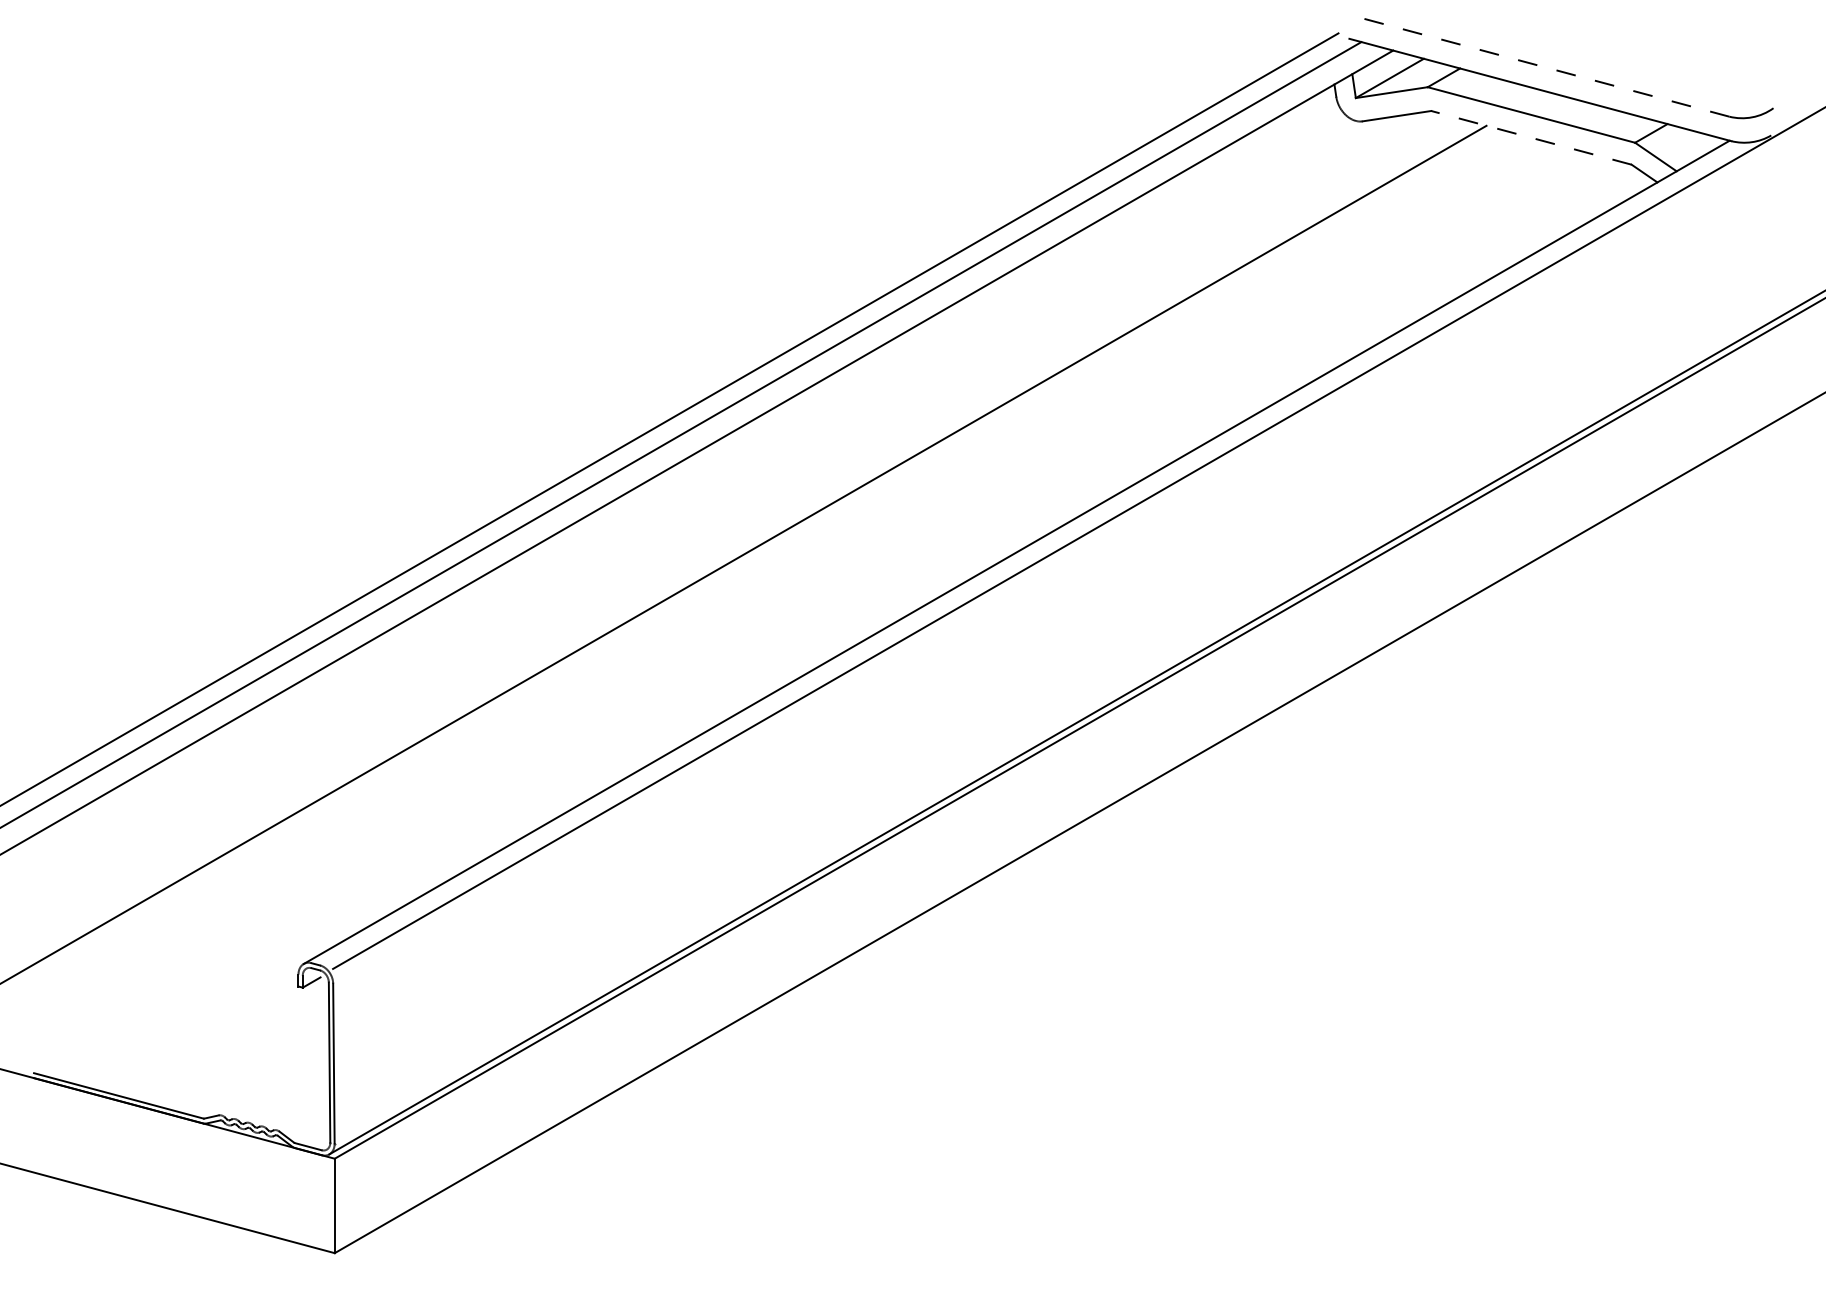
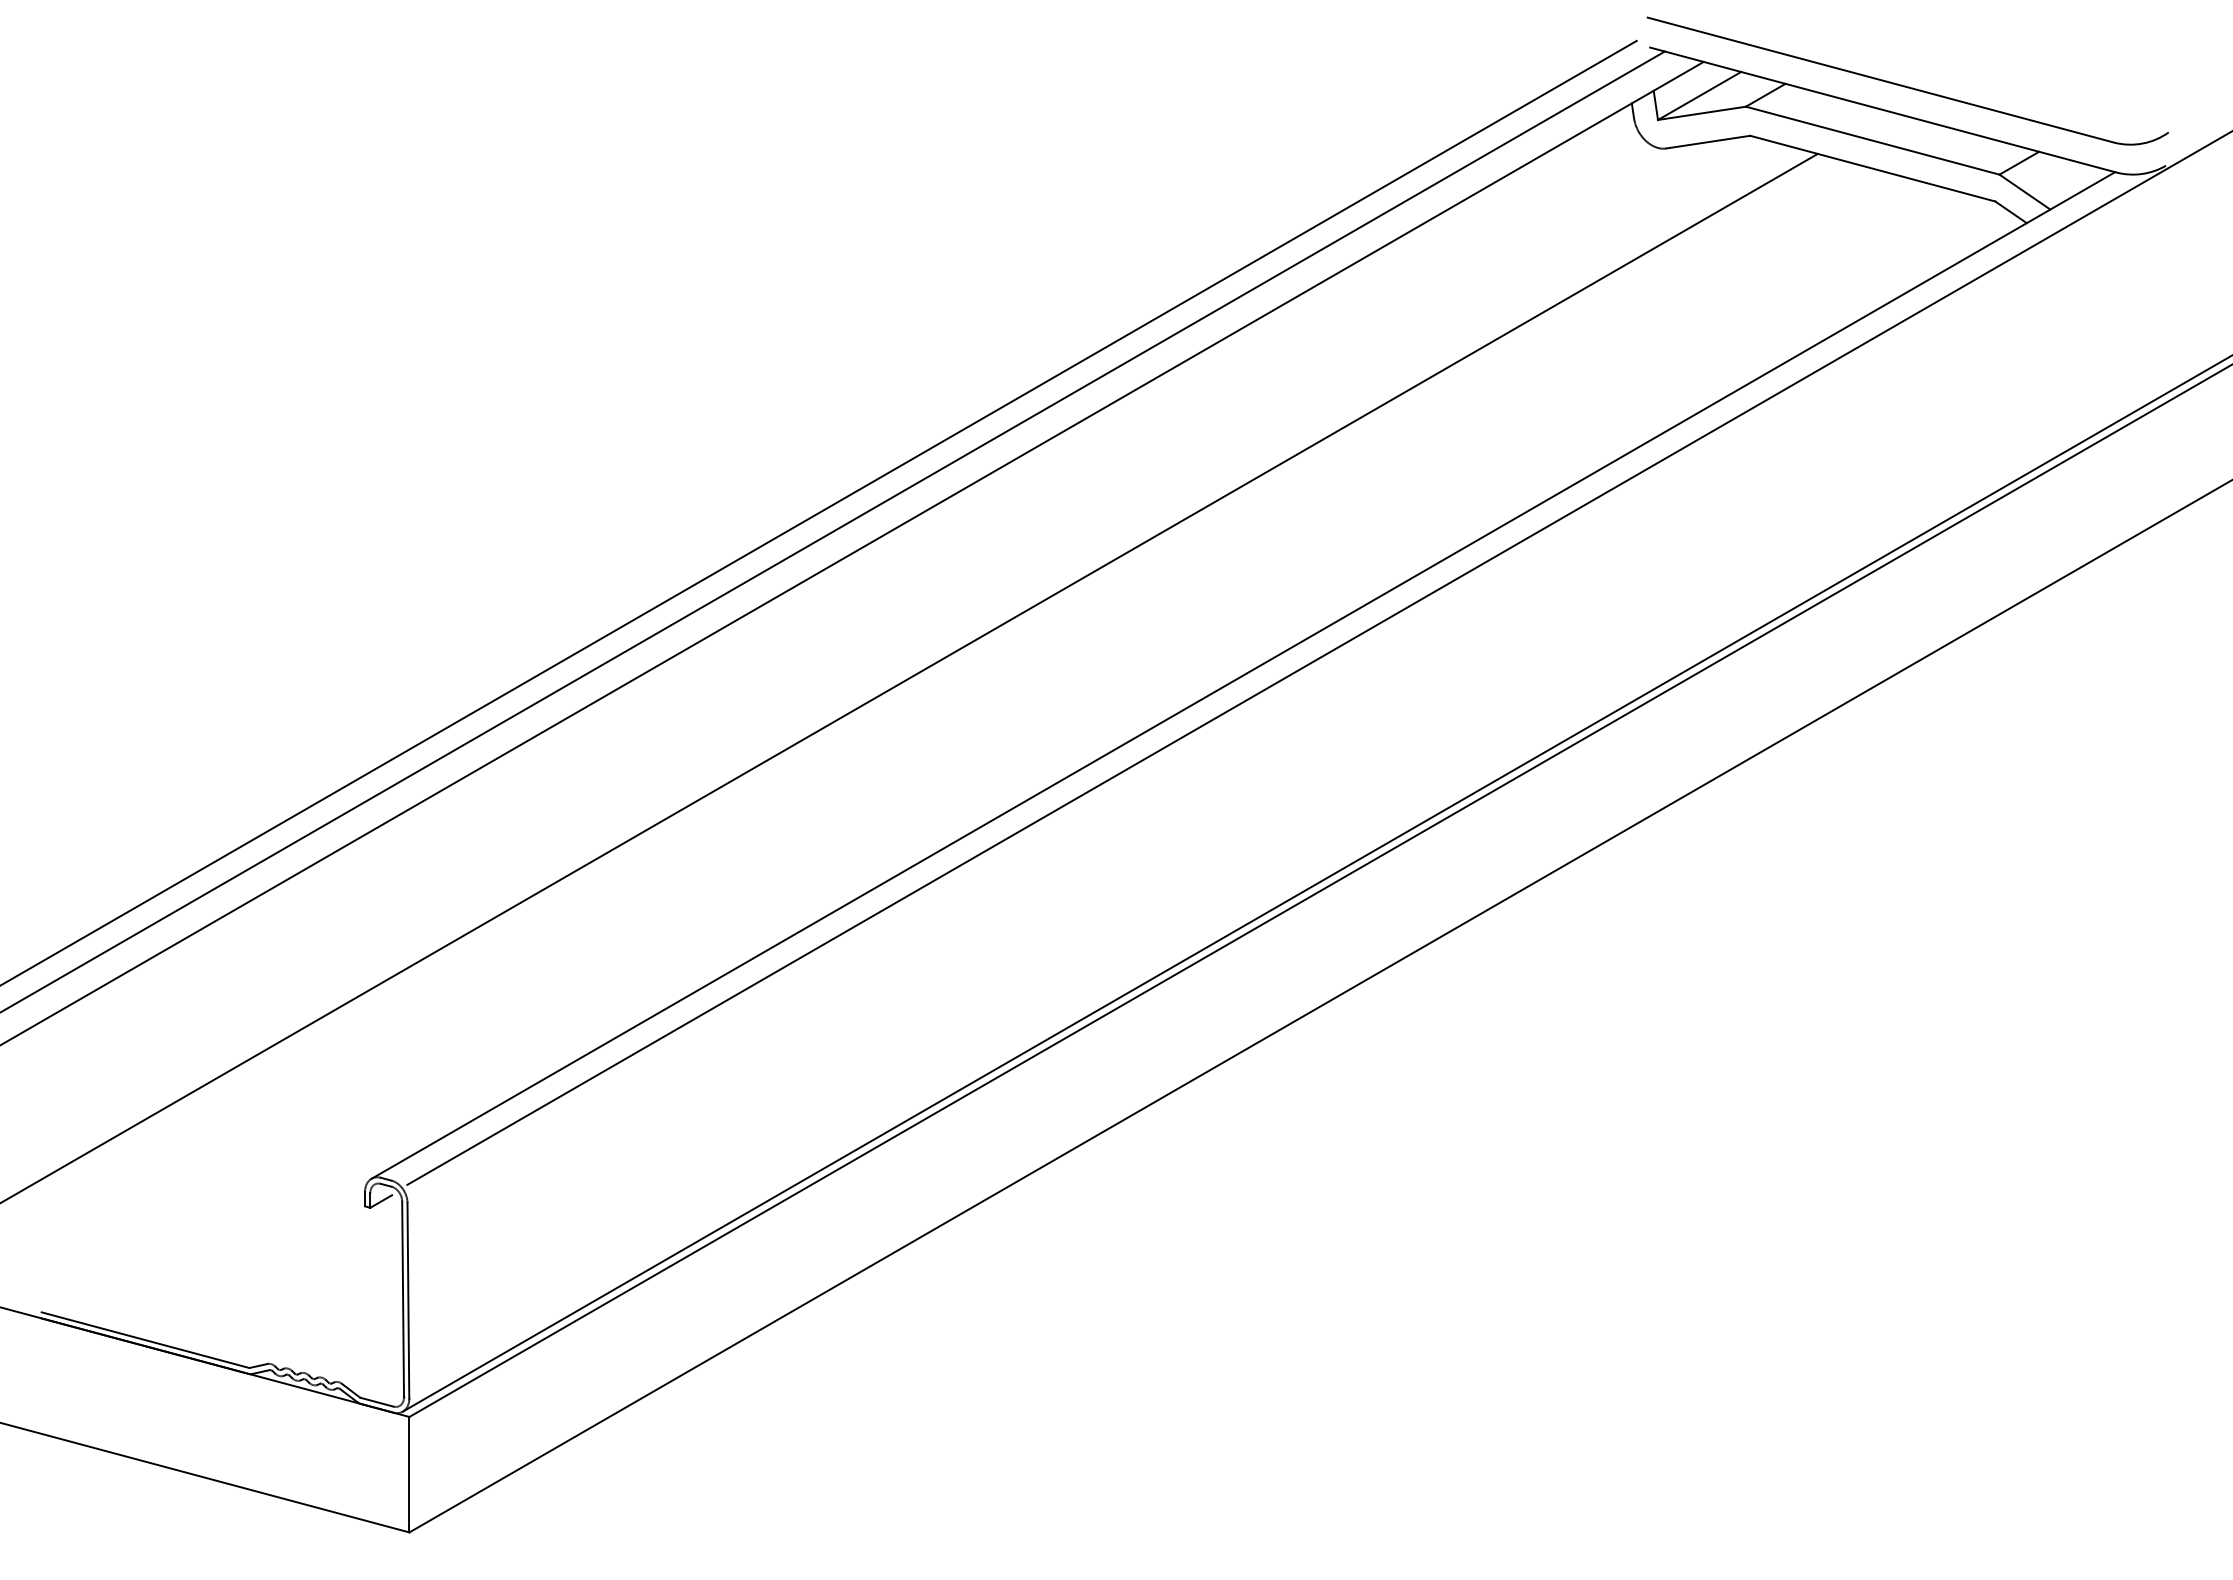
line: (1538, 65) -> (1881, 80), dashed -> solid
line: (1531, 137) -> (1872, 168), dashed -> solid

